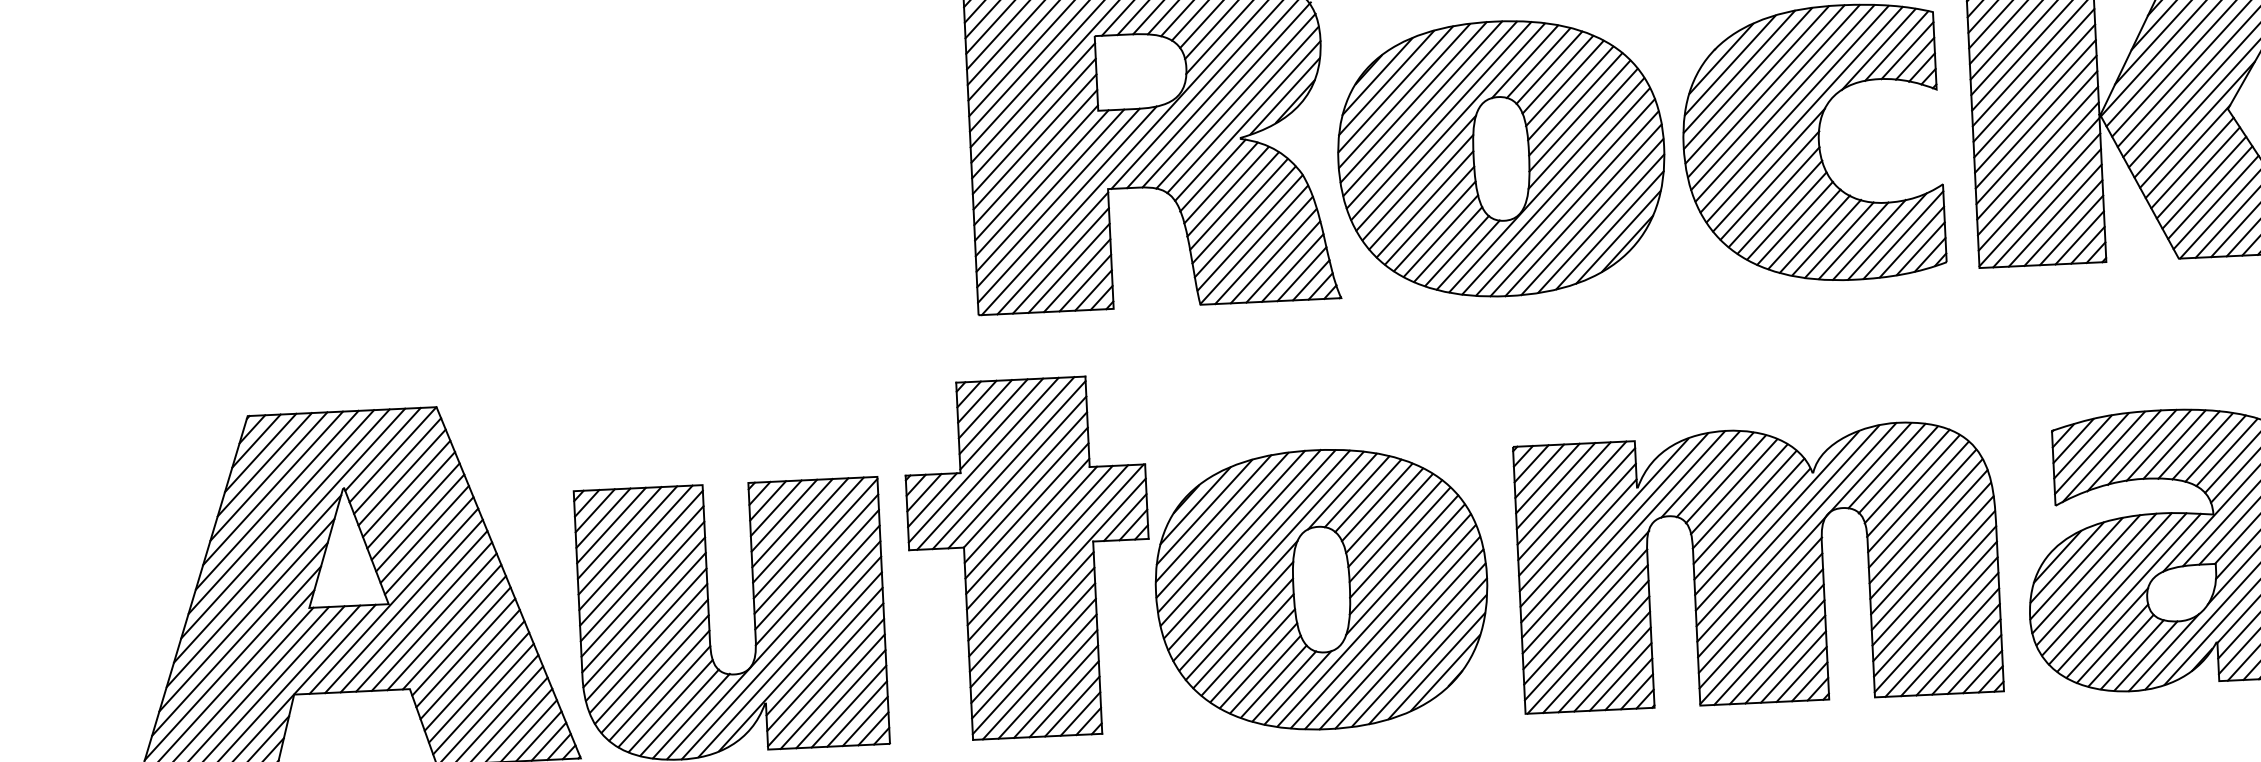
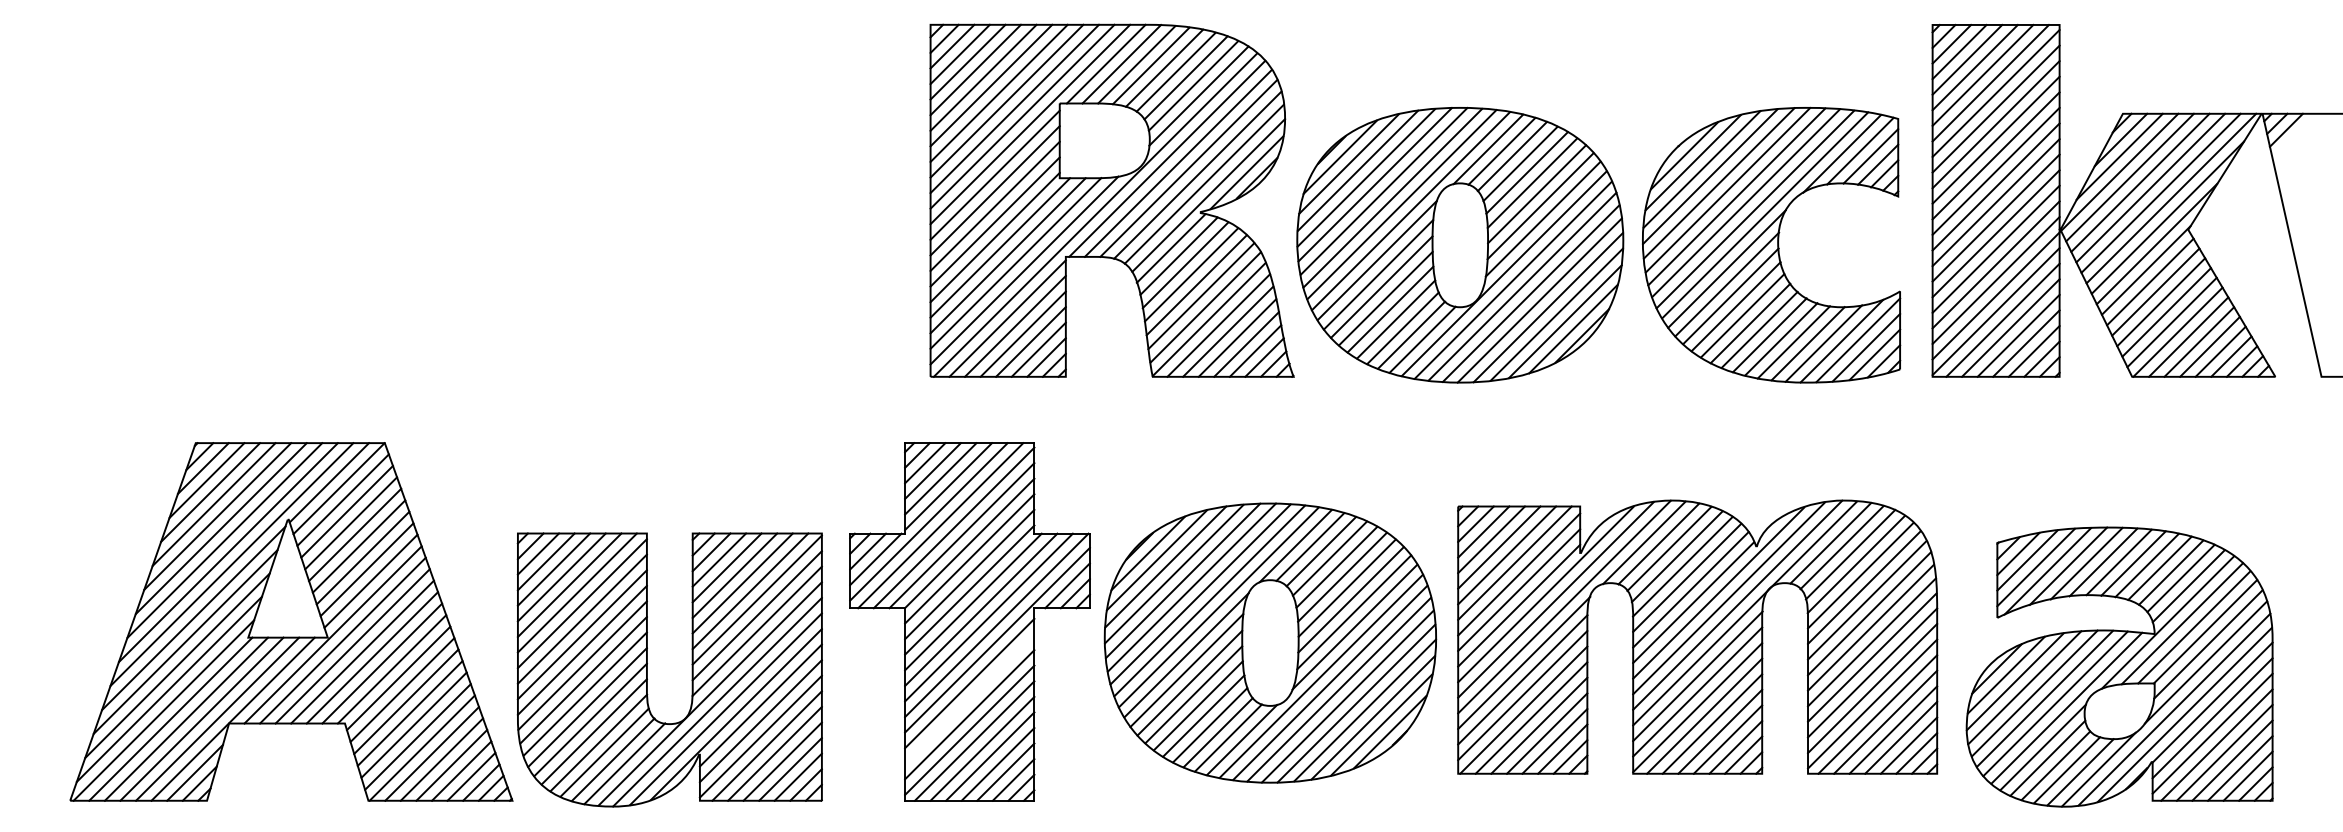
part: (1758, 565) -> (1697, 636), moved
part: (1321, 589) -> (1270, 642), moved
line: (1032, 634) -> (969, 698), removed

